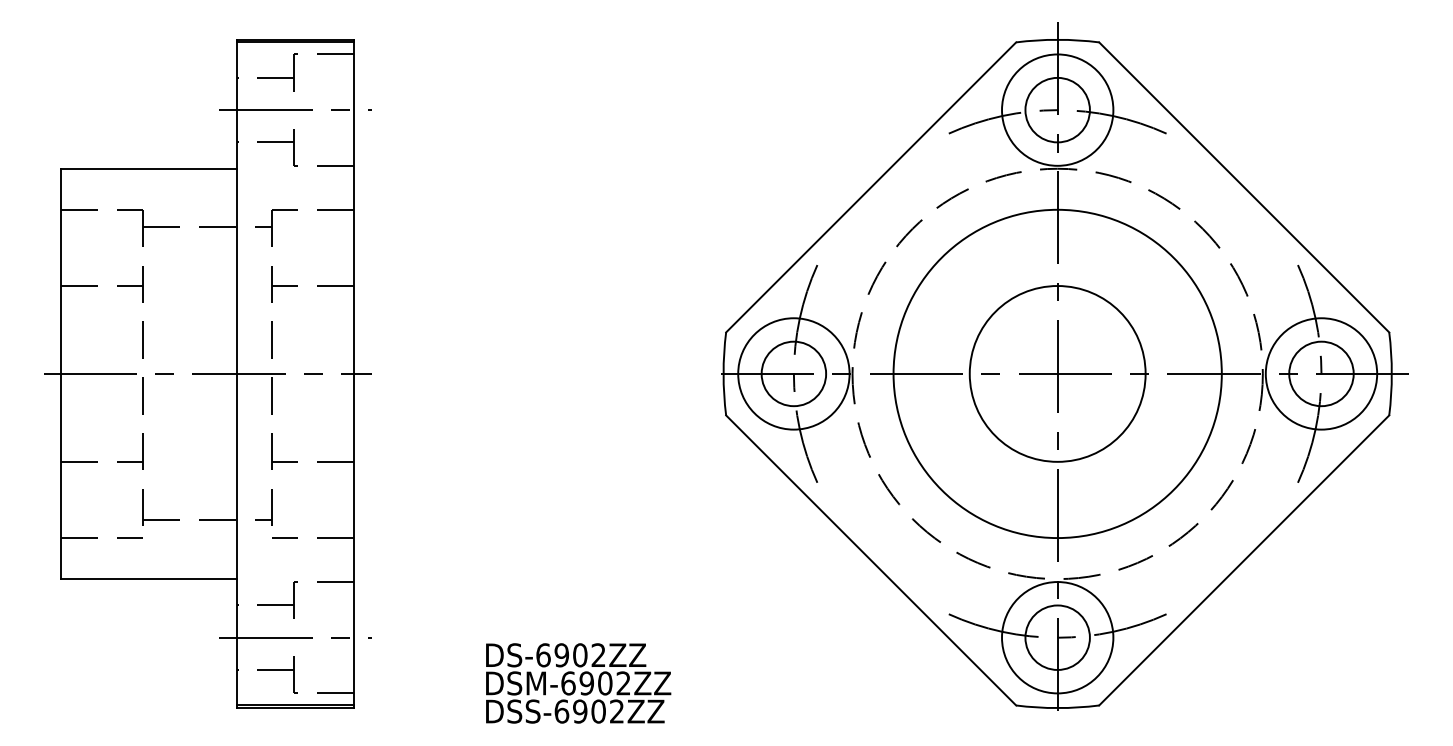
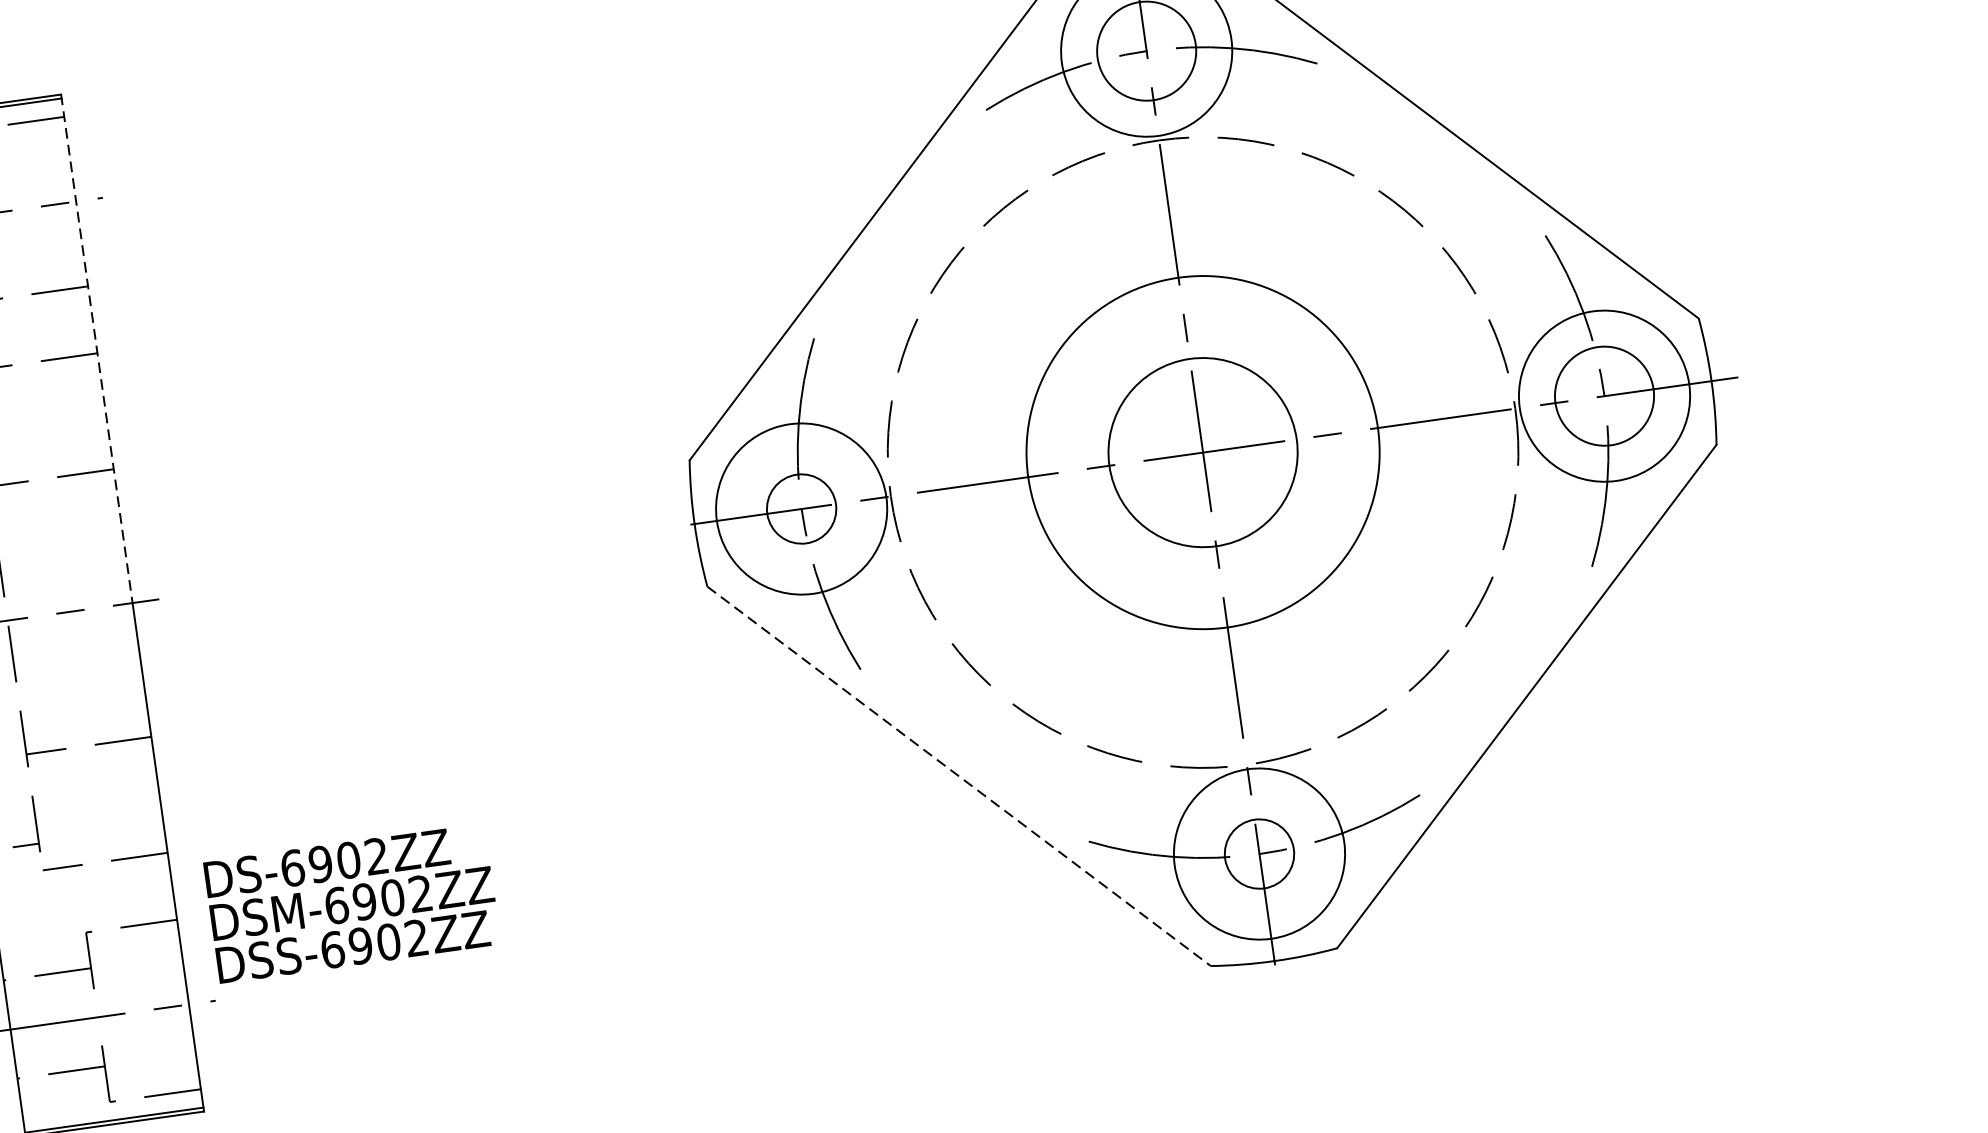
line: (354, 207) -> (97, 349), solid -> dashed
circle: (793, 373) -> (800, 508), size x0.7
circle: (1057, 373) -> (1202, 451), size x0.7
circle: (1057, 373) -> (1202, 451), size x0.7
line: (871, 560) -> (959, 776), solid -> dashed
circle: (1057, 637) -> (1259, 853), size x0.7
text: (578, 683) -> (352, 903), moved

